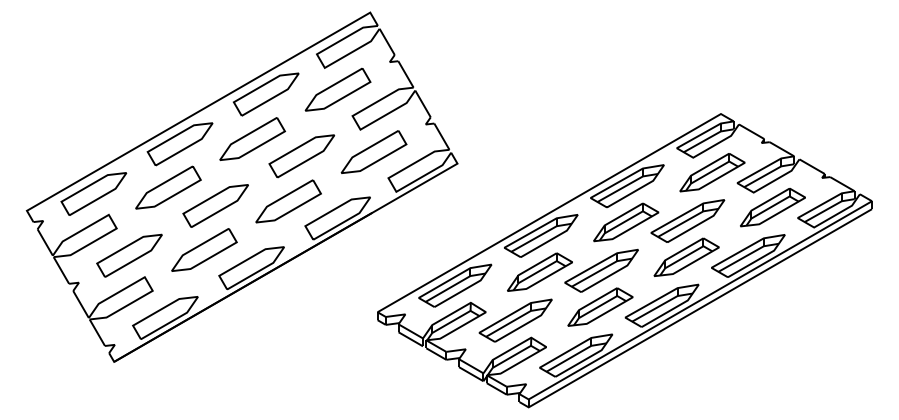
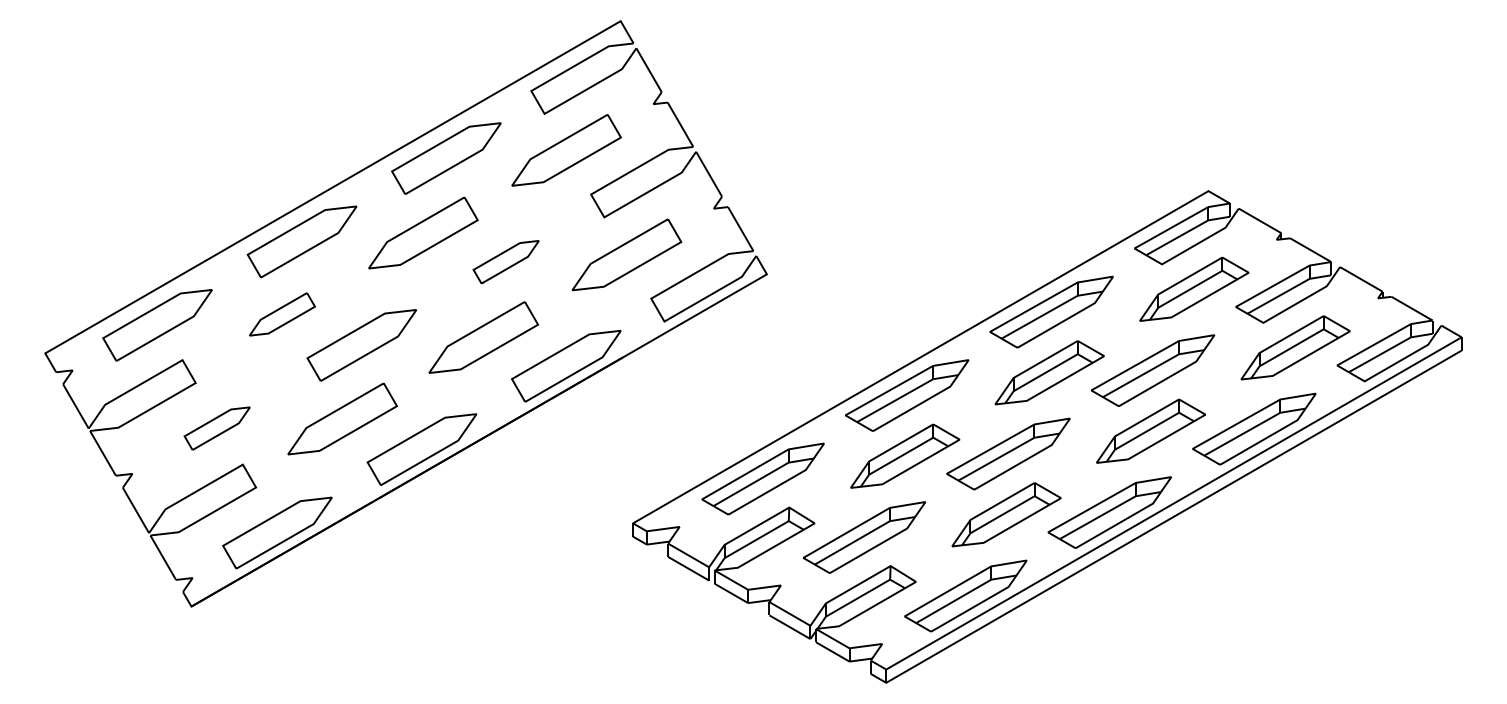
part: (301, 156) -> (505, 262), size x0.6
part: (168, 187) -> (282, 314), size x0.6
part: (129, 255) -> (217, 428), size x0.6

